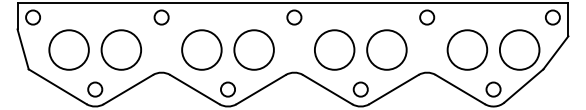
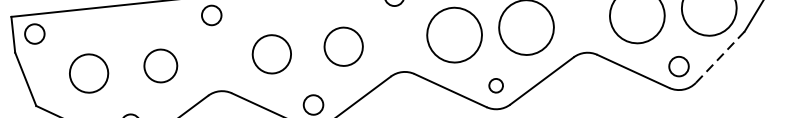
circle: (68, 49) -> (88, 72), size x0.7
circle: (120, 49) -> (159, 65), size x0.6
circle: (201, 49) -> (271, 53), size x0.7
circle: (253, 49) -> (342, 46), size x0.7
line: (523, 85) -> (719, 56), solid -> dashed
circle: (360, 89) -> (495, 85), size x0.7

